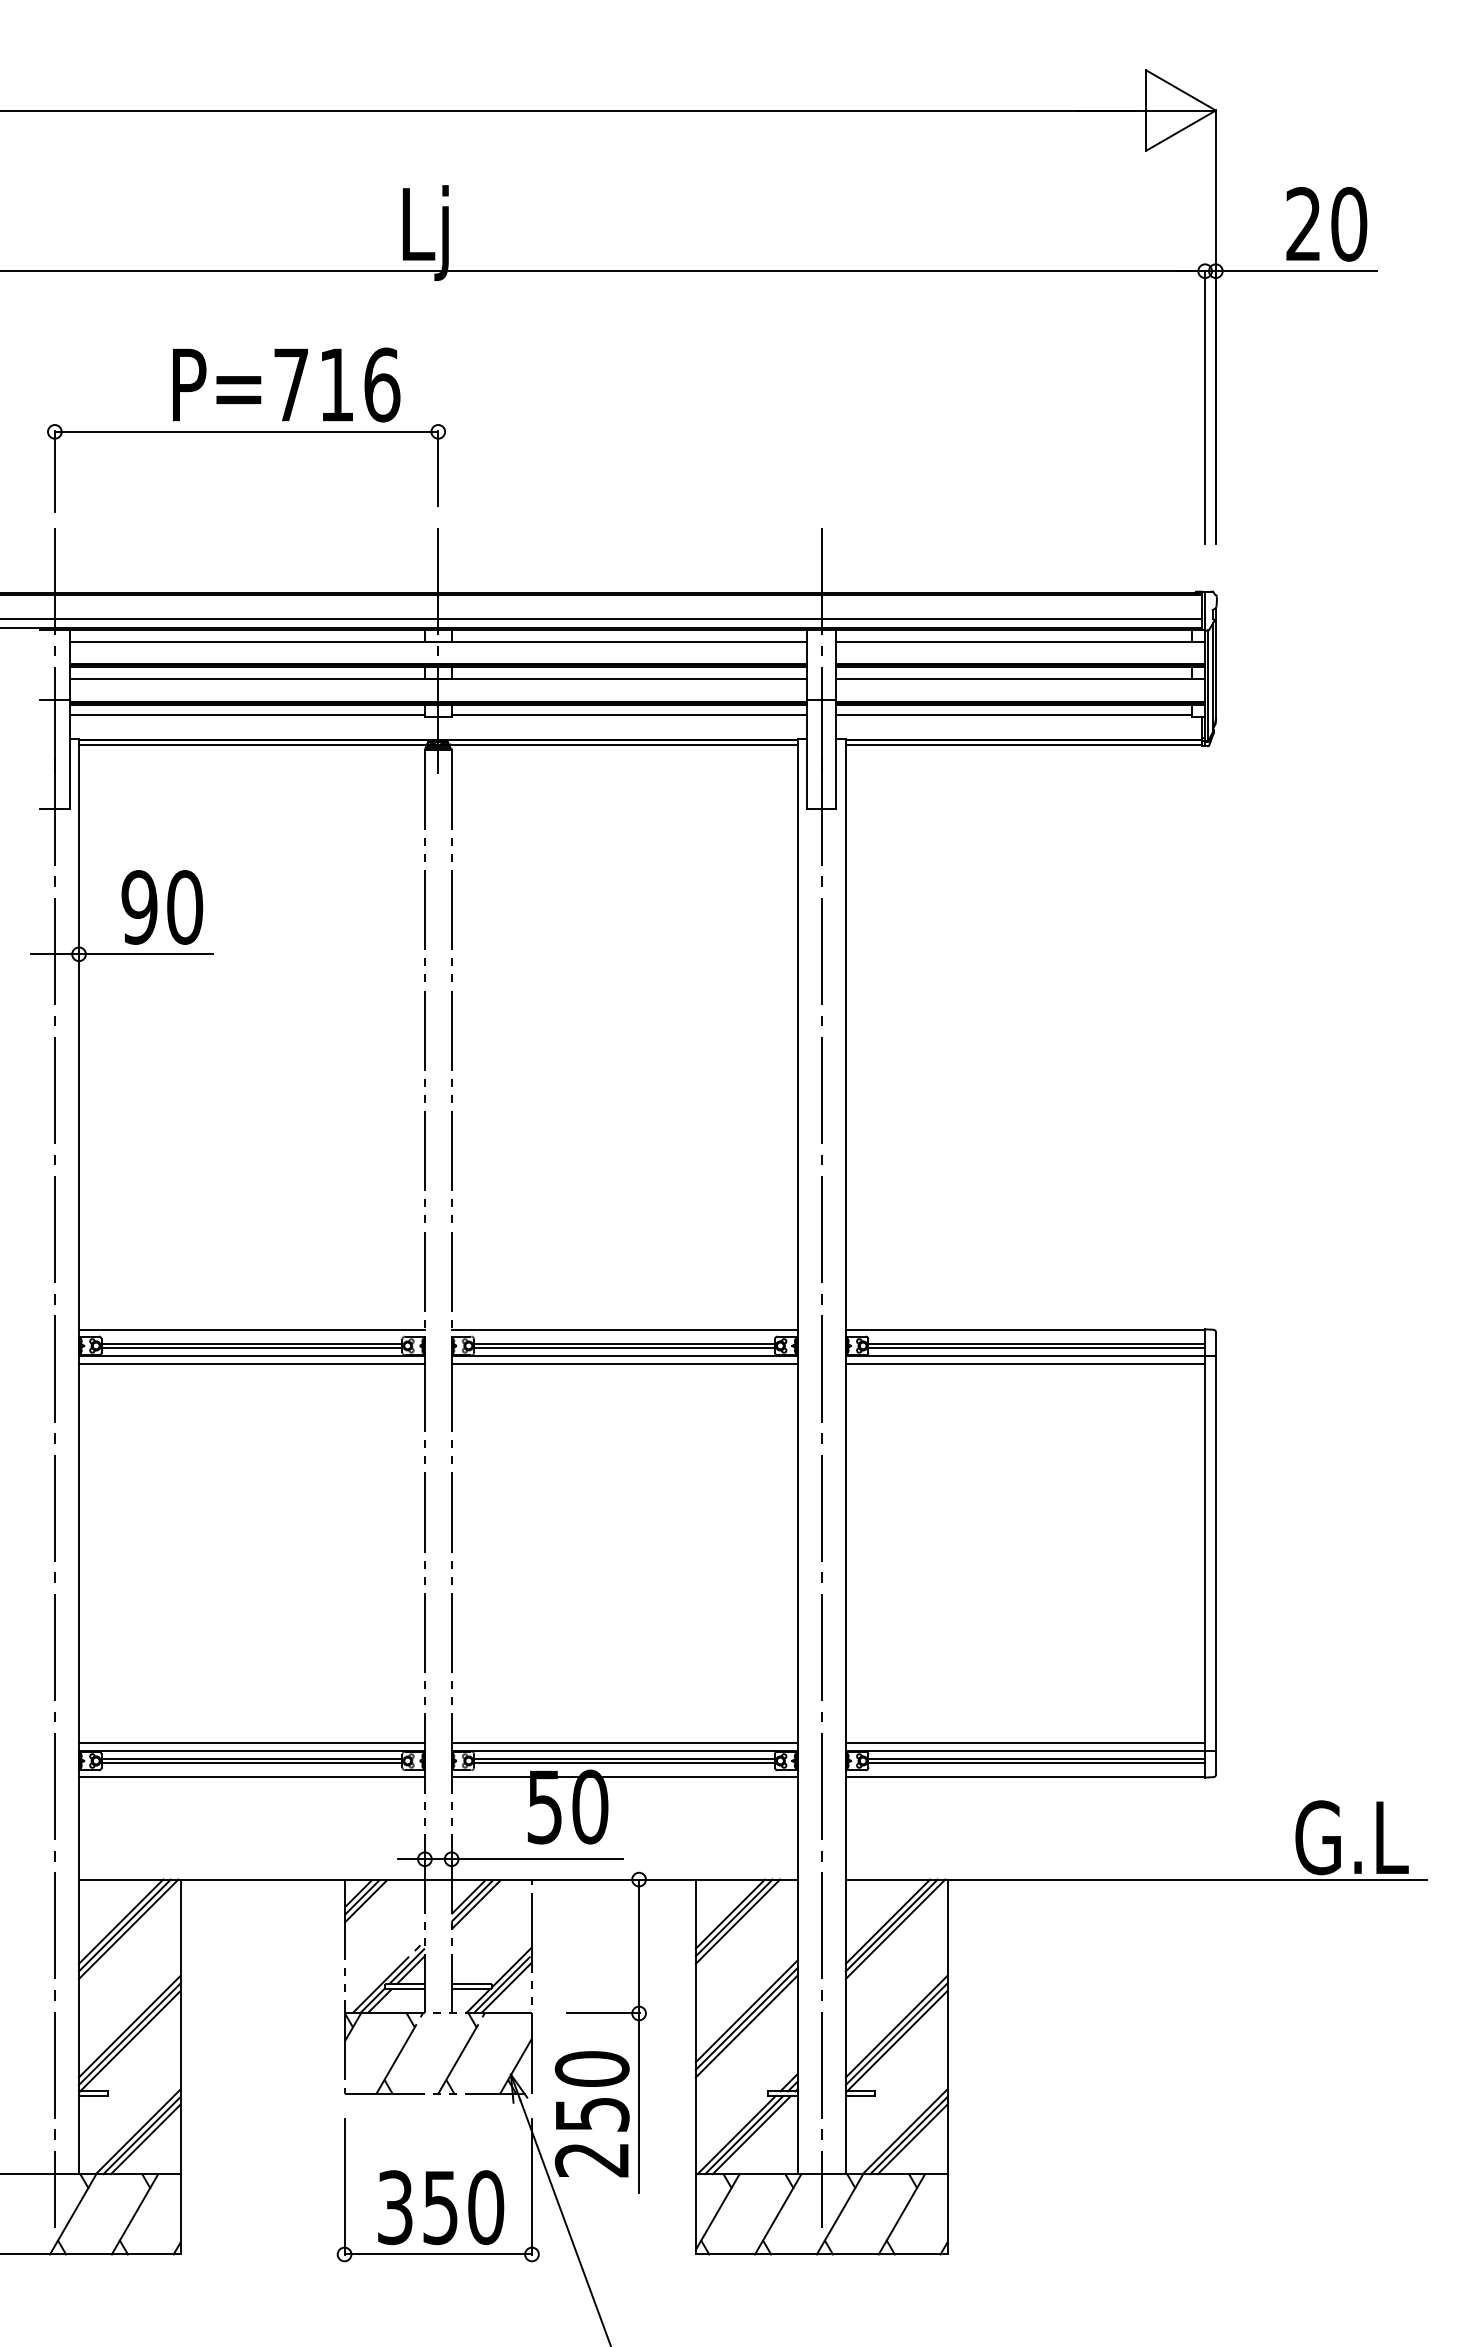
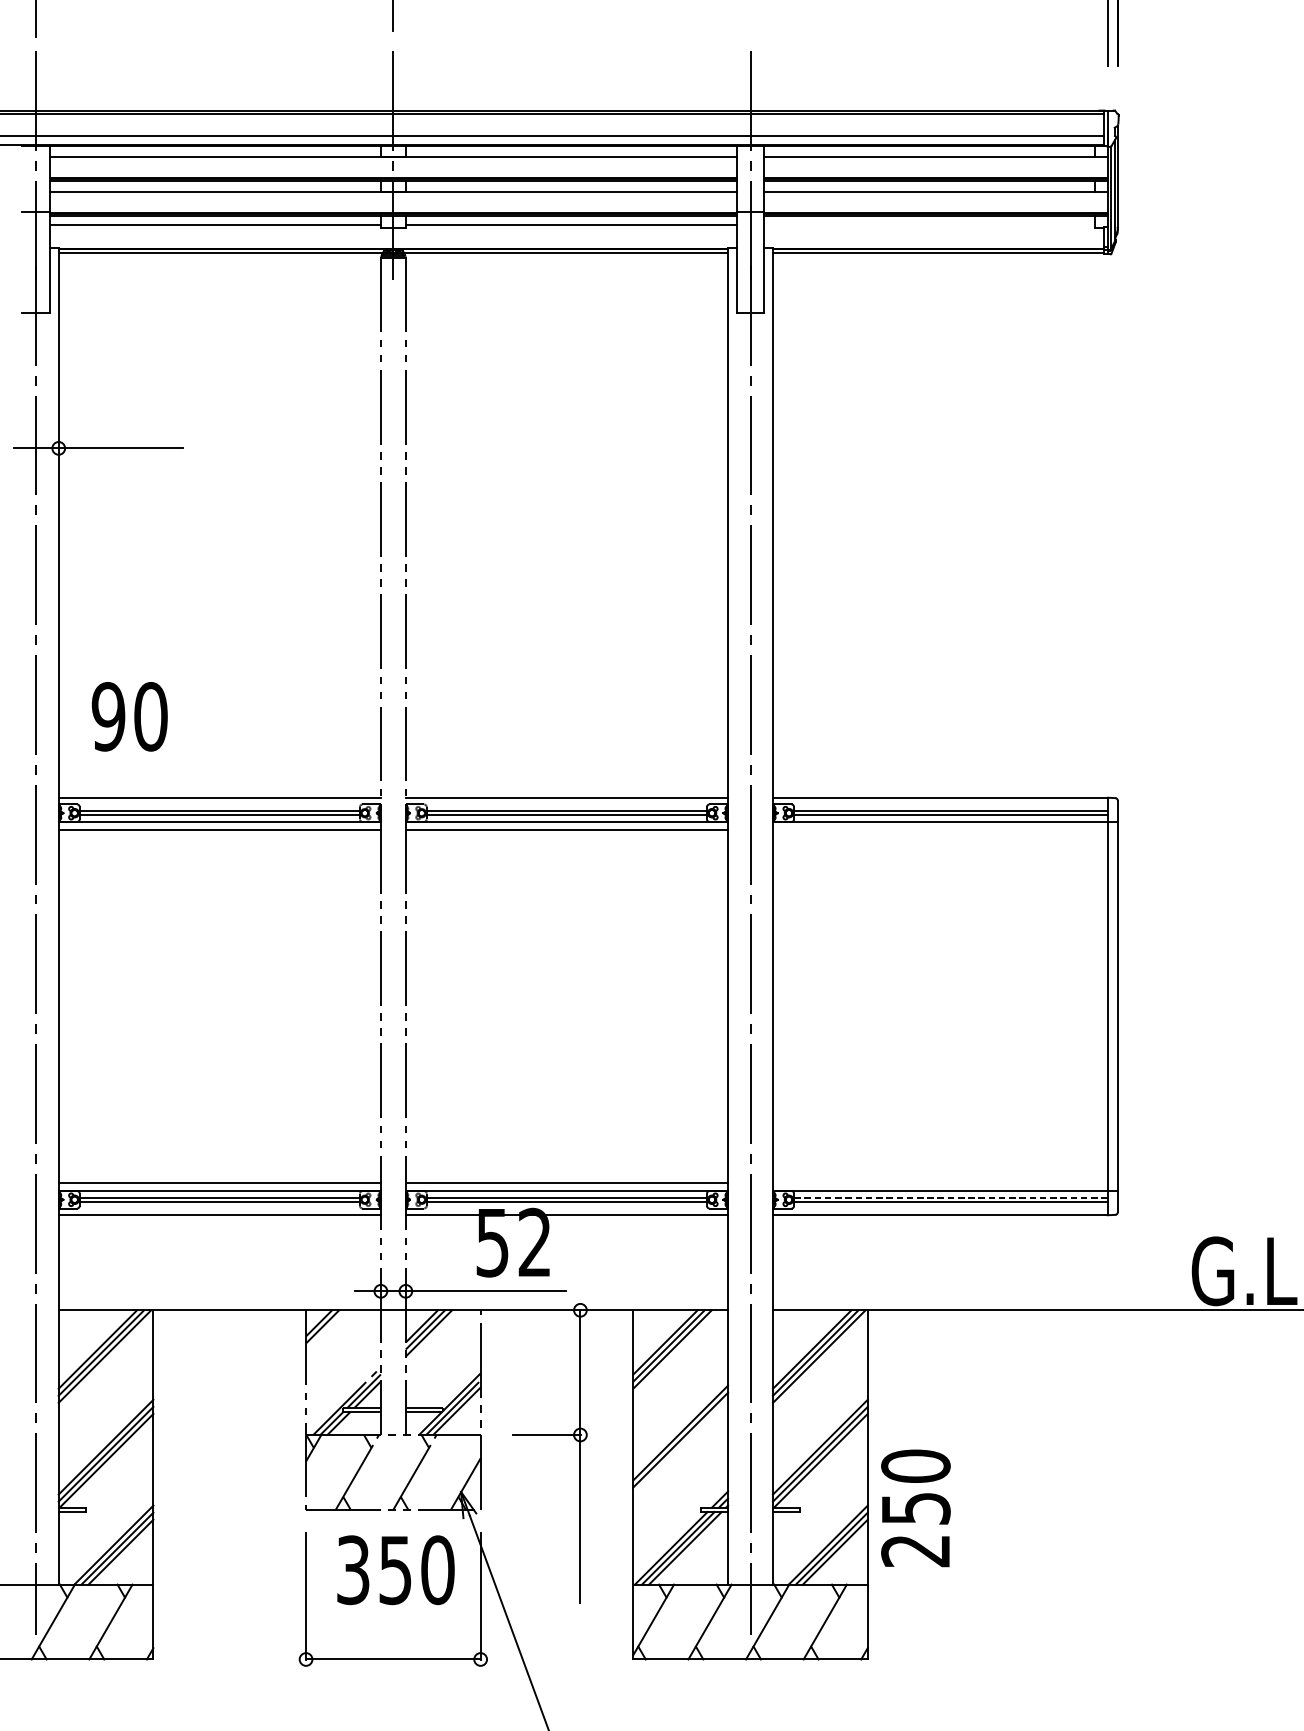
line: (1013, 714) -> (929, 225), removed
text: (162, 907) -> (129, 716), moved
line: (1025, 1363) -> (940, 829), removed
line: (1025, 1743) -> (940, 1183), removed
line: (1037, 1758) -> (951, 1197), solid -> dashed
text: (590, 1806) -> (535, 1242), 50 -> 52
line: (365, 1900) -> (325, 1329), removed
line: (746, 2026) -> (680, 1447), removed
text: (591, 2114) -> (915, 1508), moved
text: (441, 2207) -> (396, 1570), moved

